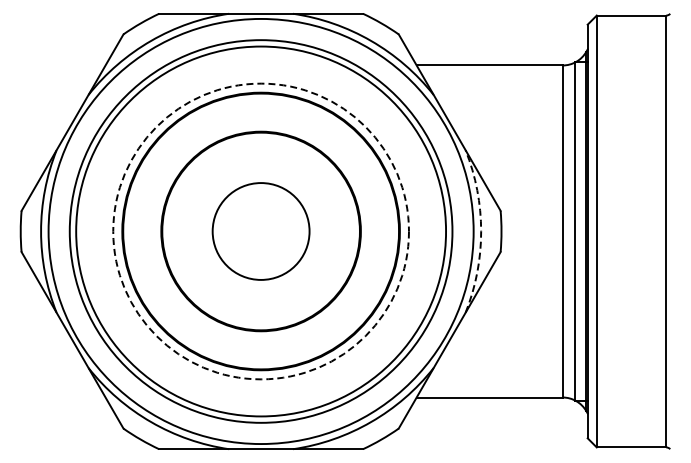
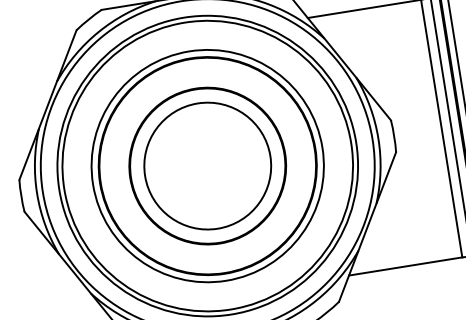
circle: (260, 231) -> (207, 166), dashed -> solid
circle: (260, 231) -> (207, 166), size x1.67
arc: (481, 231) -> (378, 138), dashed -> solid

